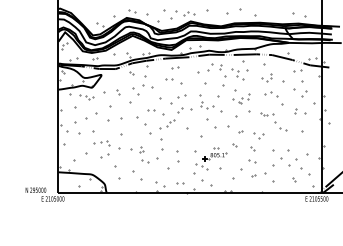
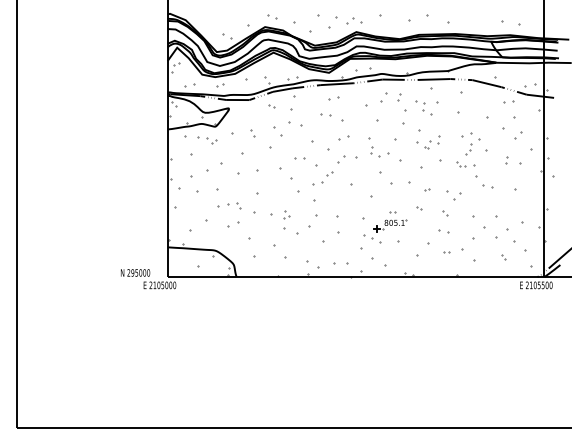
part: (269, 77) -> (468, 149), moved
part: (144, 161) -> (290, 231), size x1.6
part: (180, 183) -> (341, 263), size x1.6

